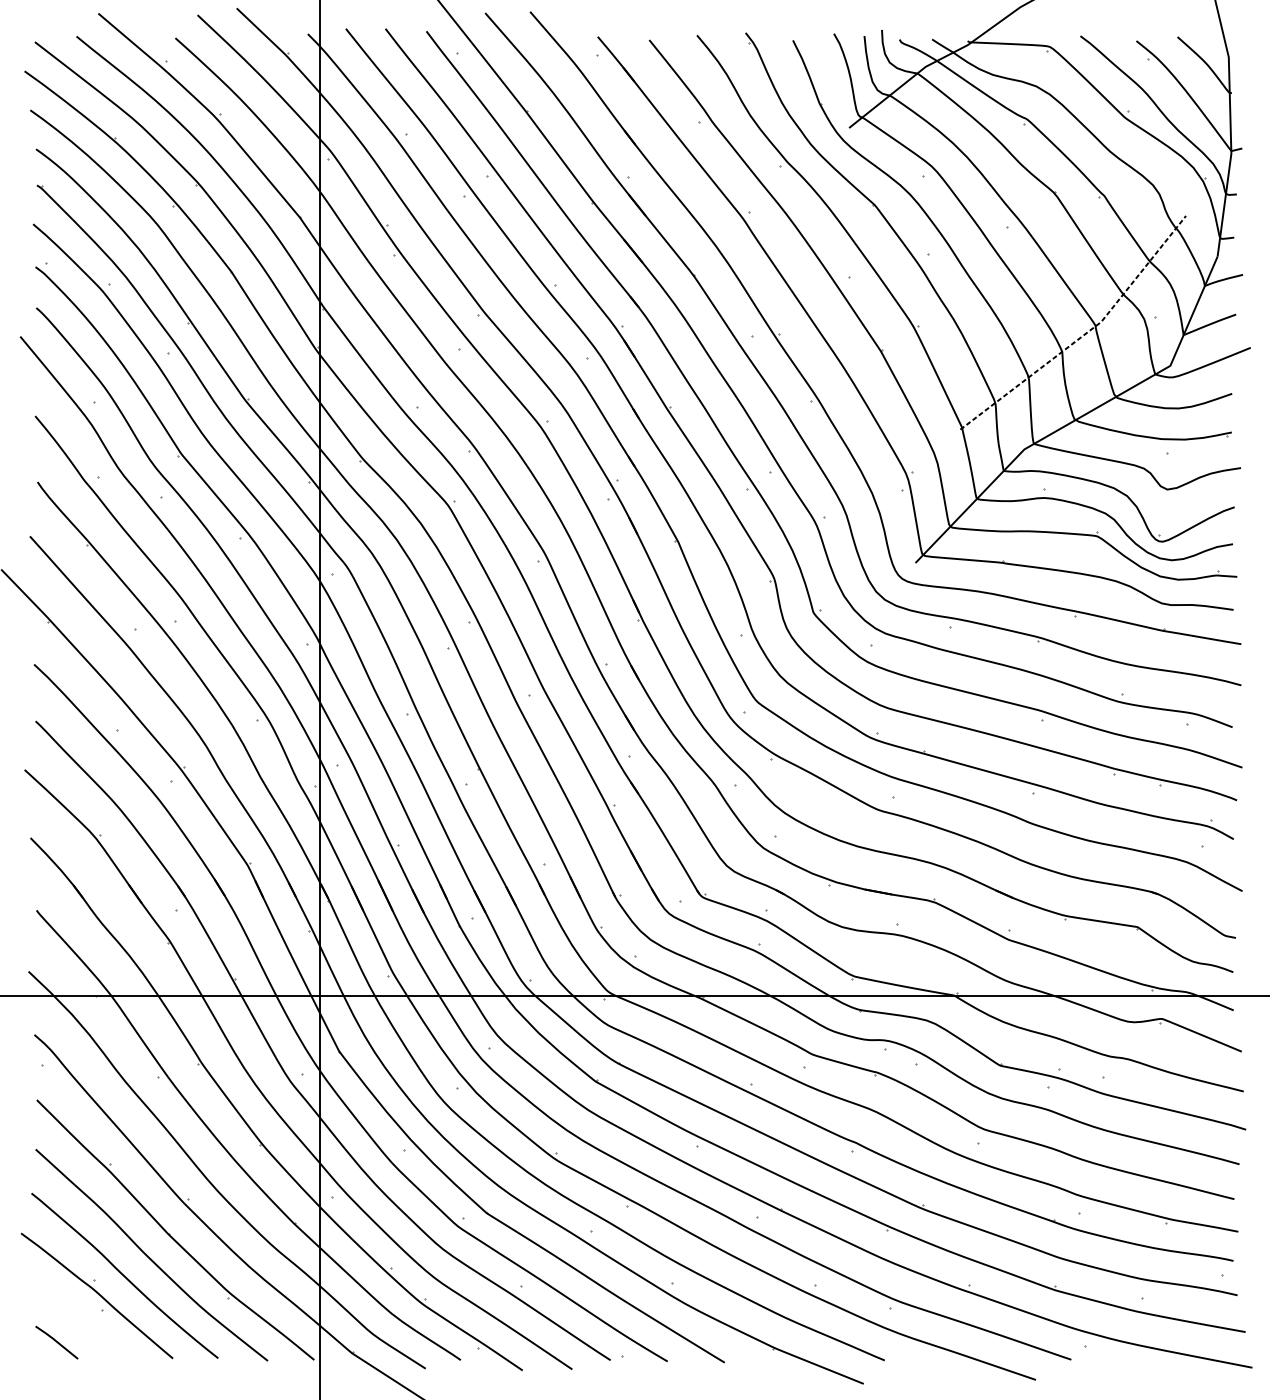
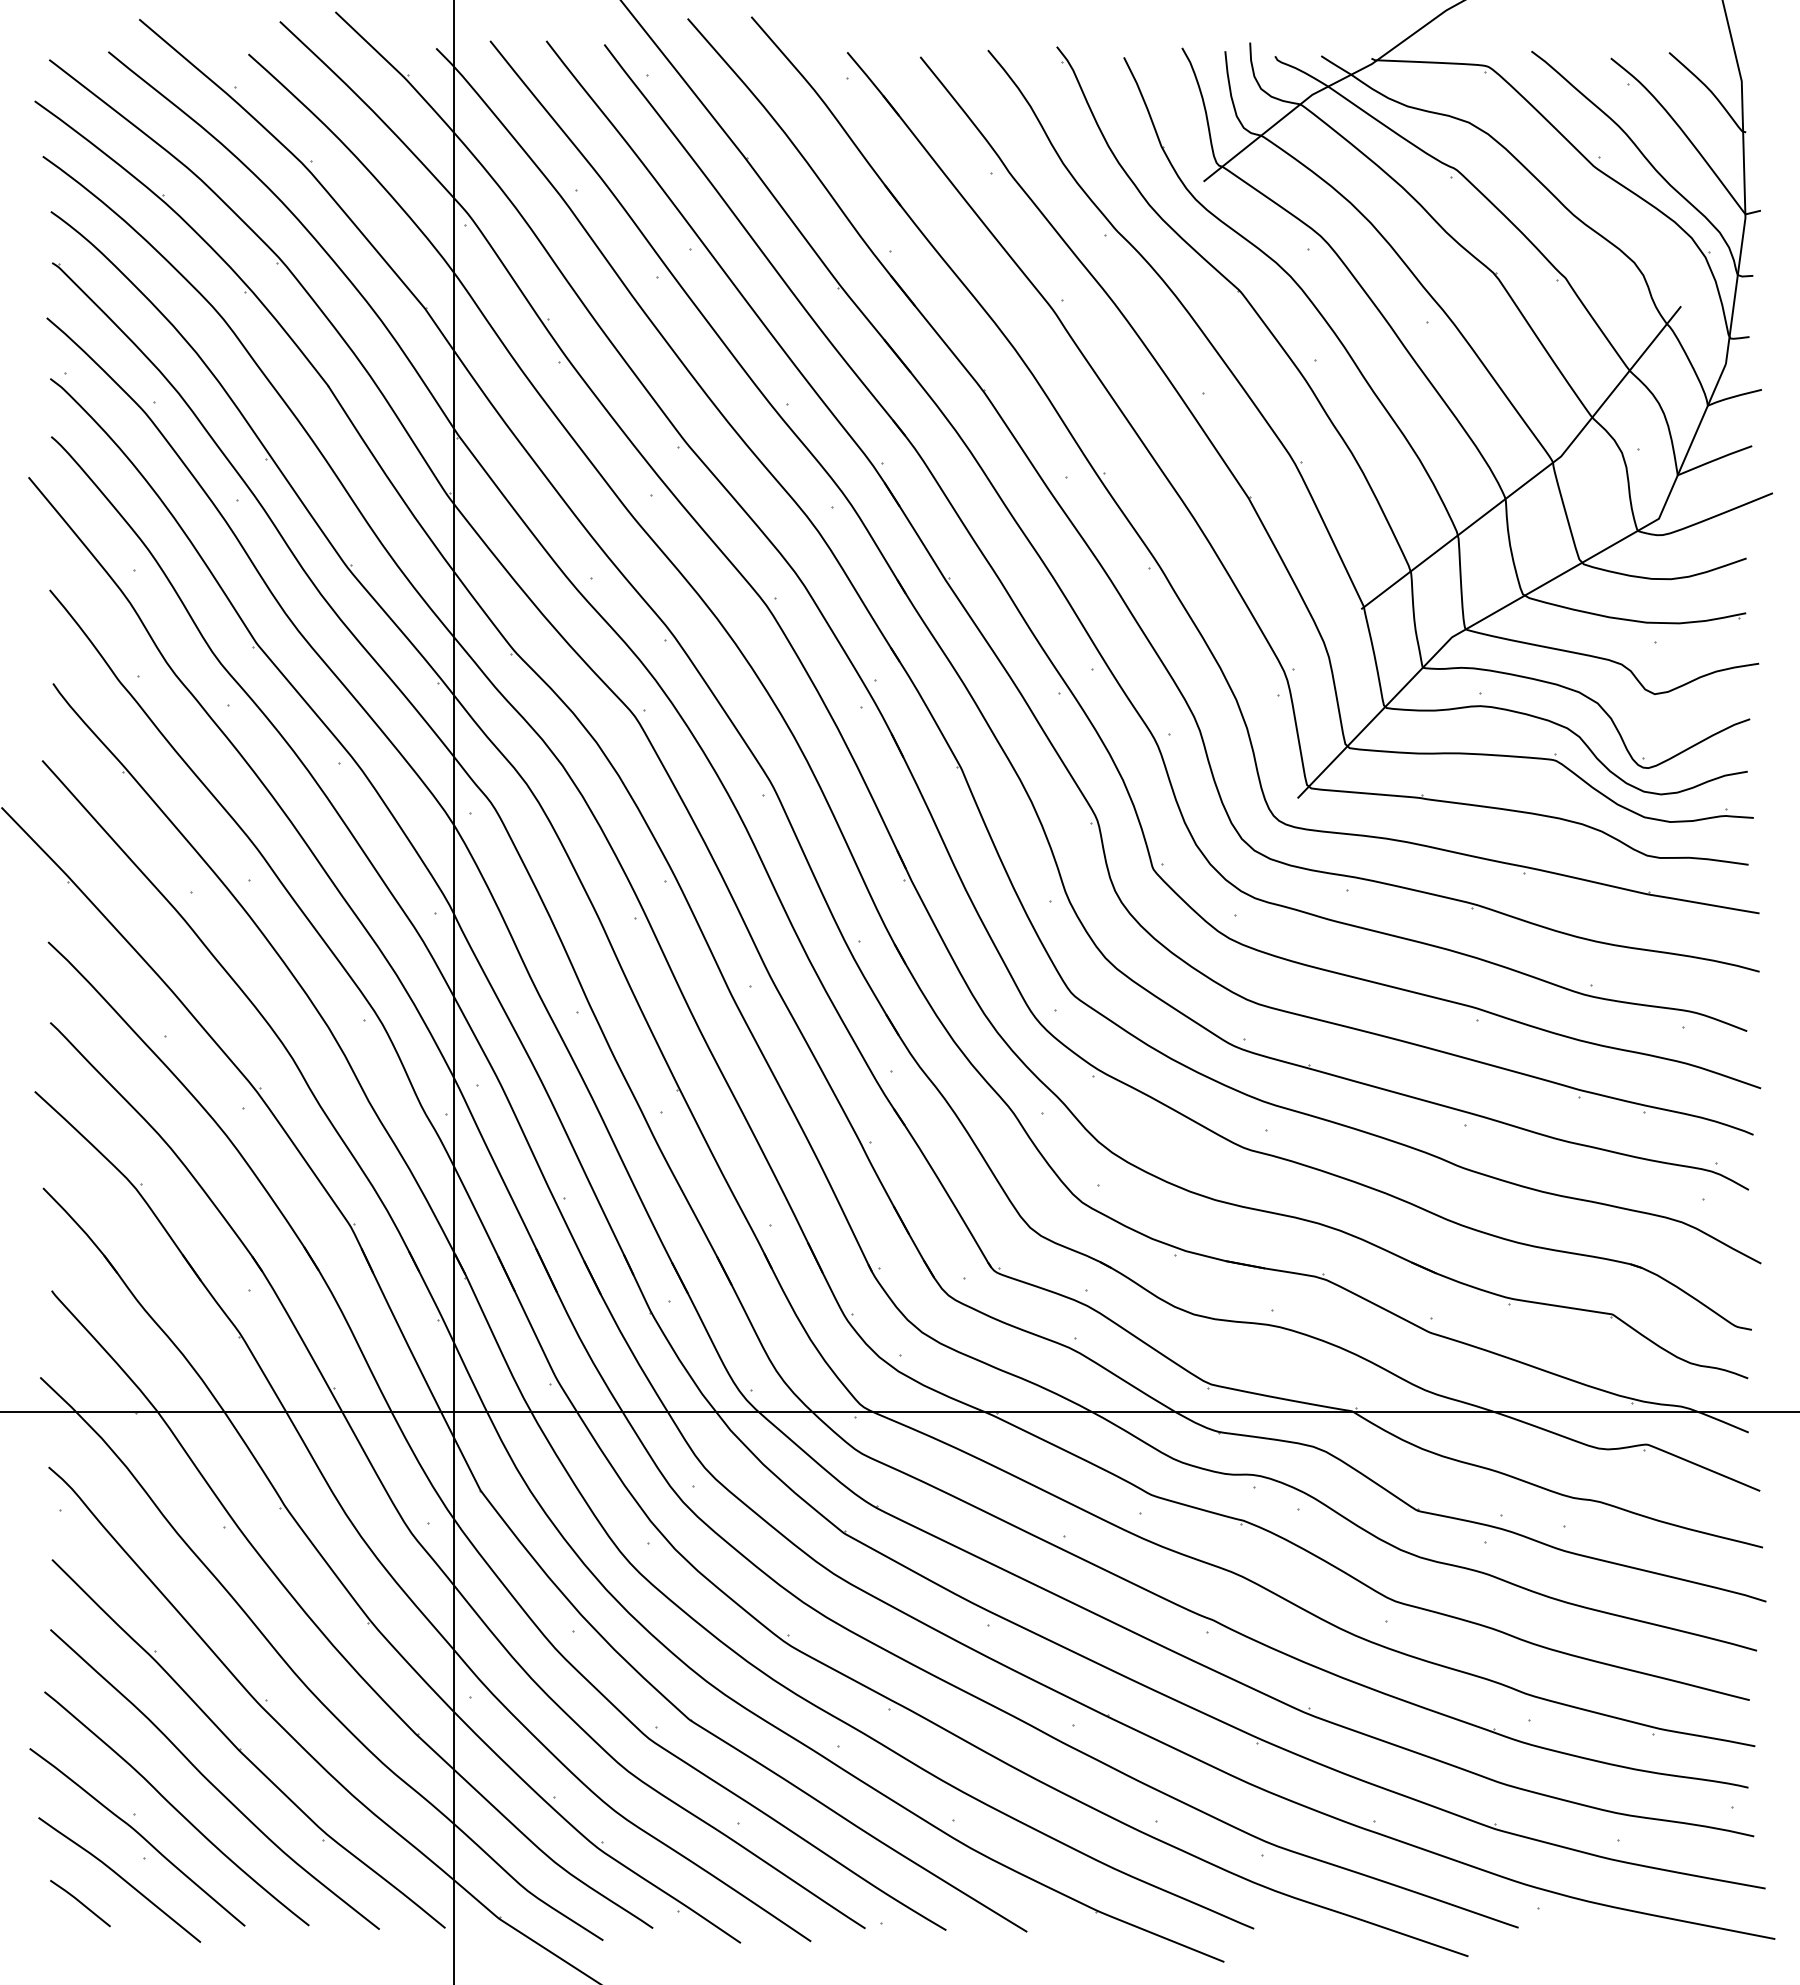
line: (1085, 334) -> (1538, 474), dashed -> solid
curve: (85, 1324) -> (120, 1878), added

